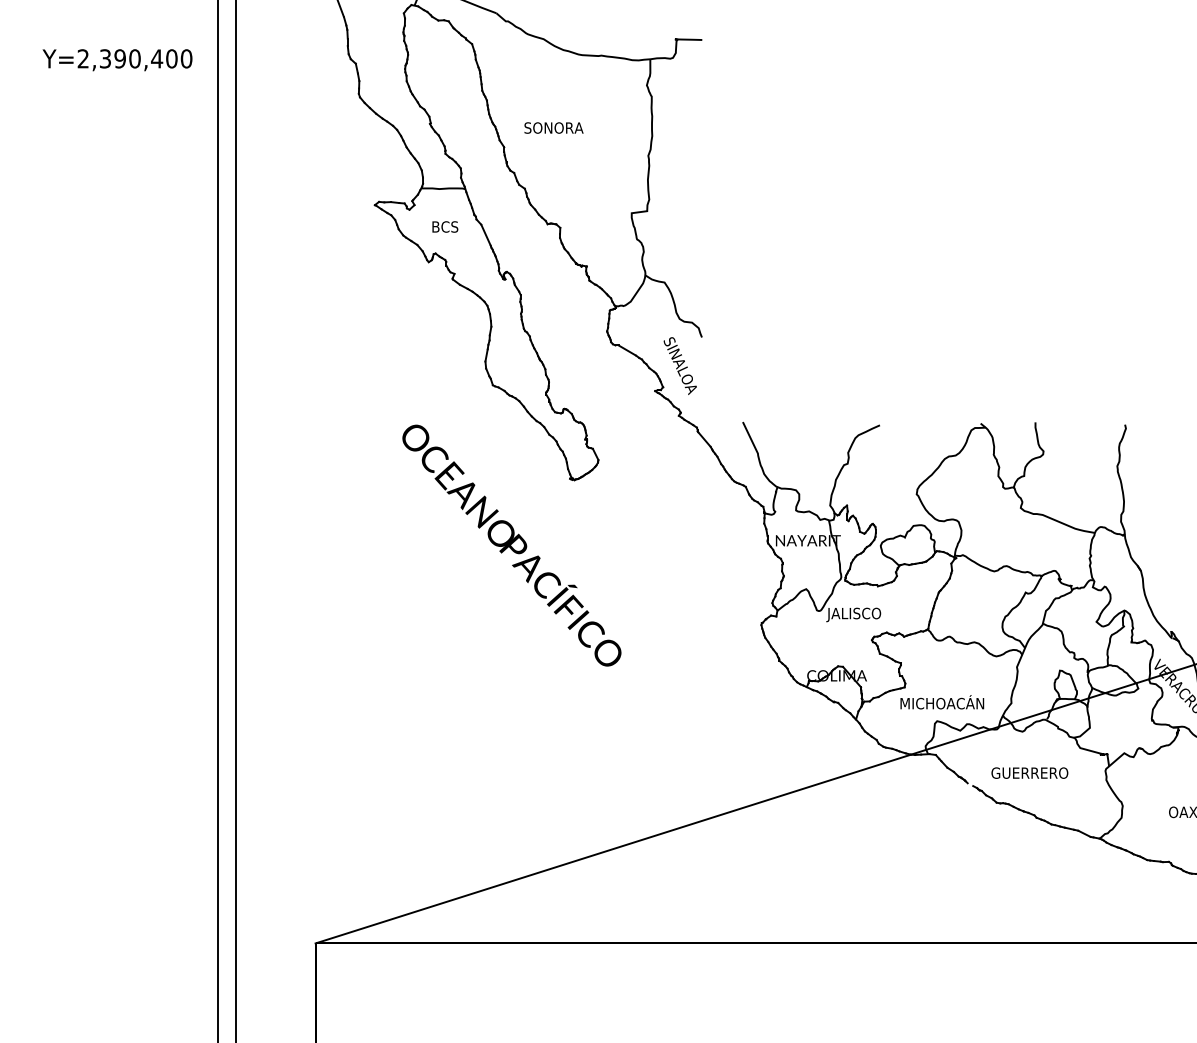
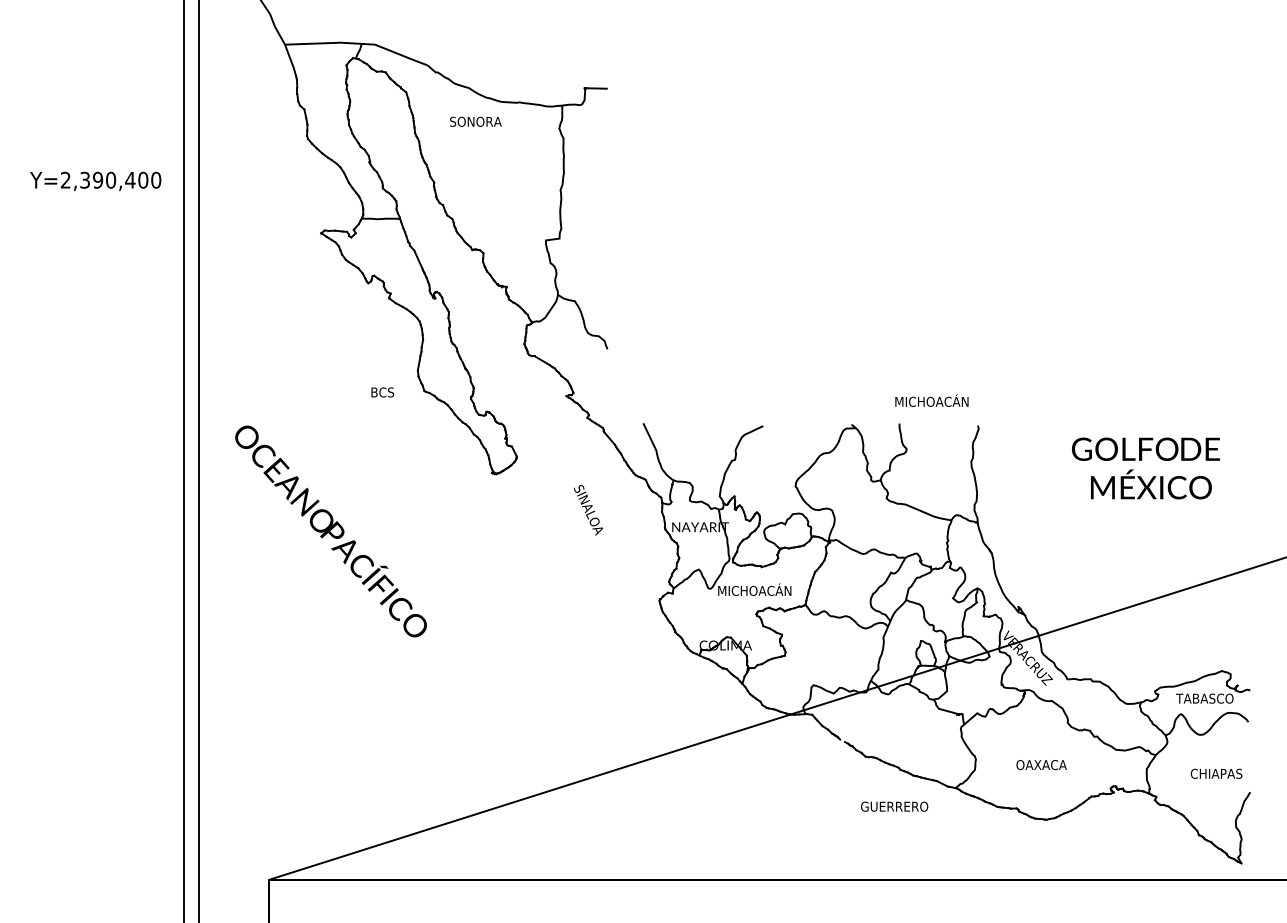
text: (117, 60) -> (95, 181), moved
text: (553, 127) -> (475, 121), moved
text: (445, 227) -> (382, 392), moved
text: (680, 366) -> (588, 510), moved
text: (511, 545) -> (330, 531), moved
text: (868, 613) -> (753, 590), JALISCO -> MICHOACÁN
text: (941, 702) -> (931, 400), moved
text: (1029, 772) -> (894, 806), moved

